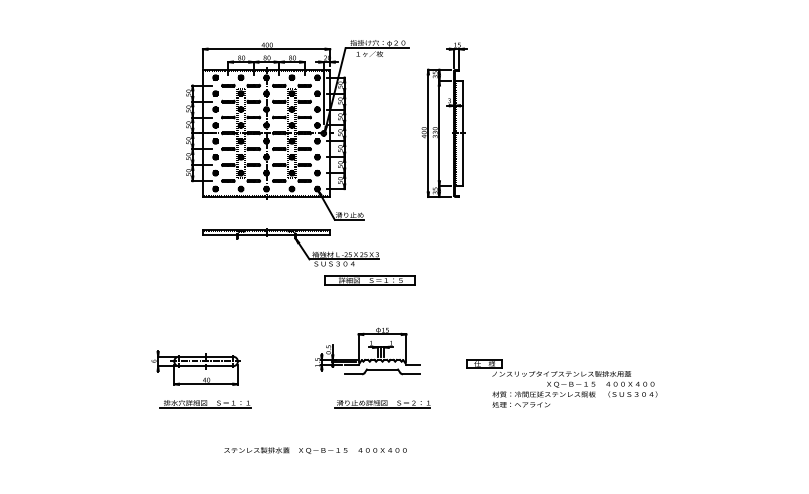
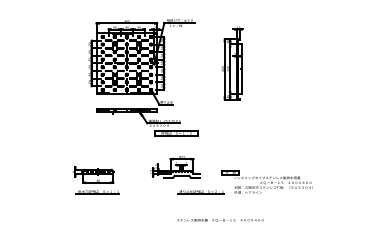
part: (444, 120) -> (232, 63), moved
line: (381, 404) -> (200, 192), moved
text: (316, 450) -> (220, 220), moved

